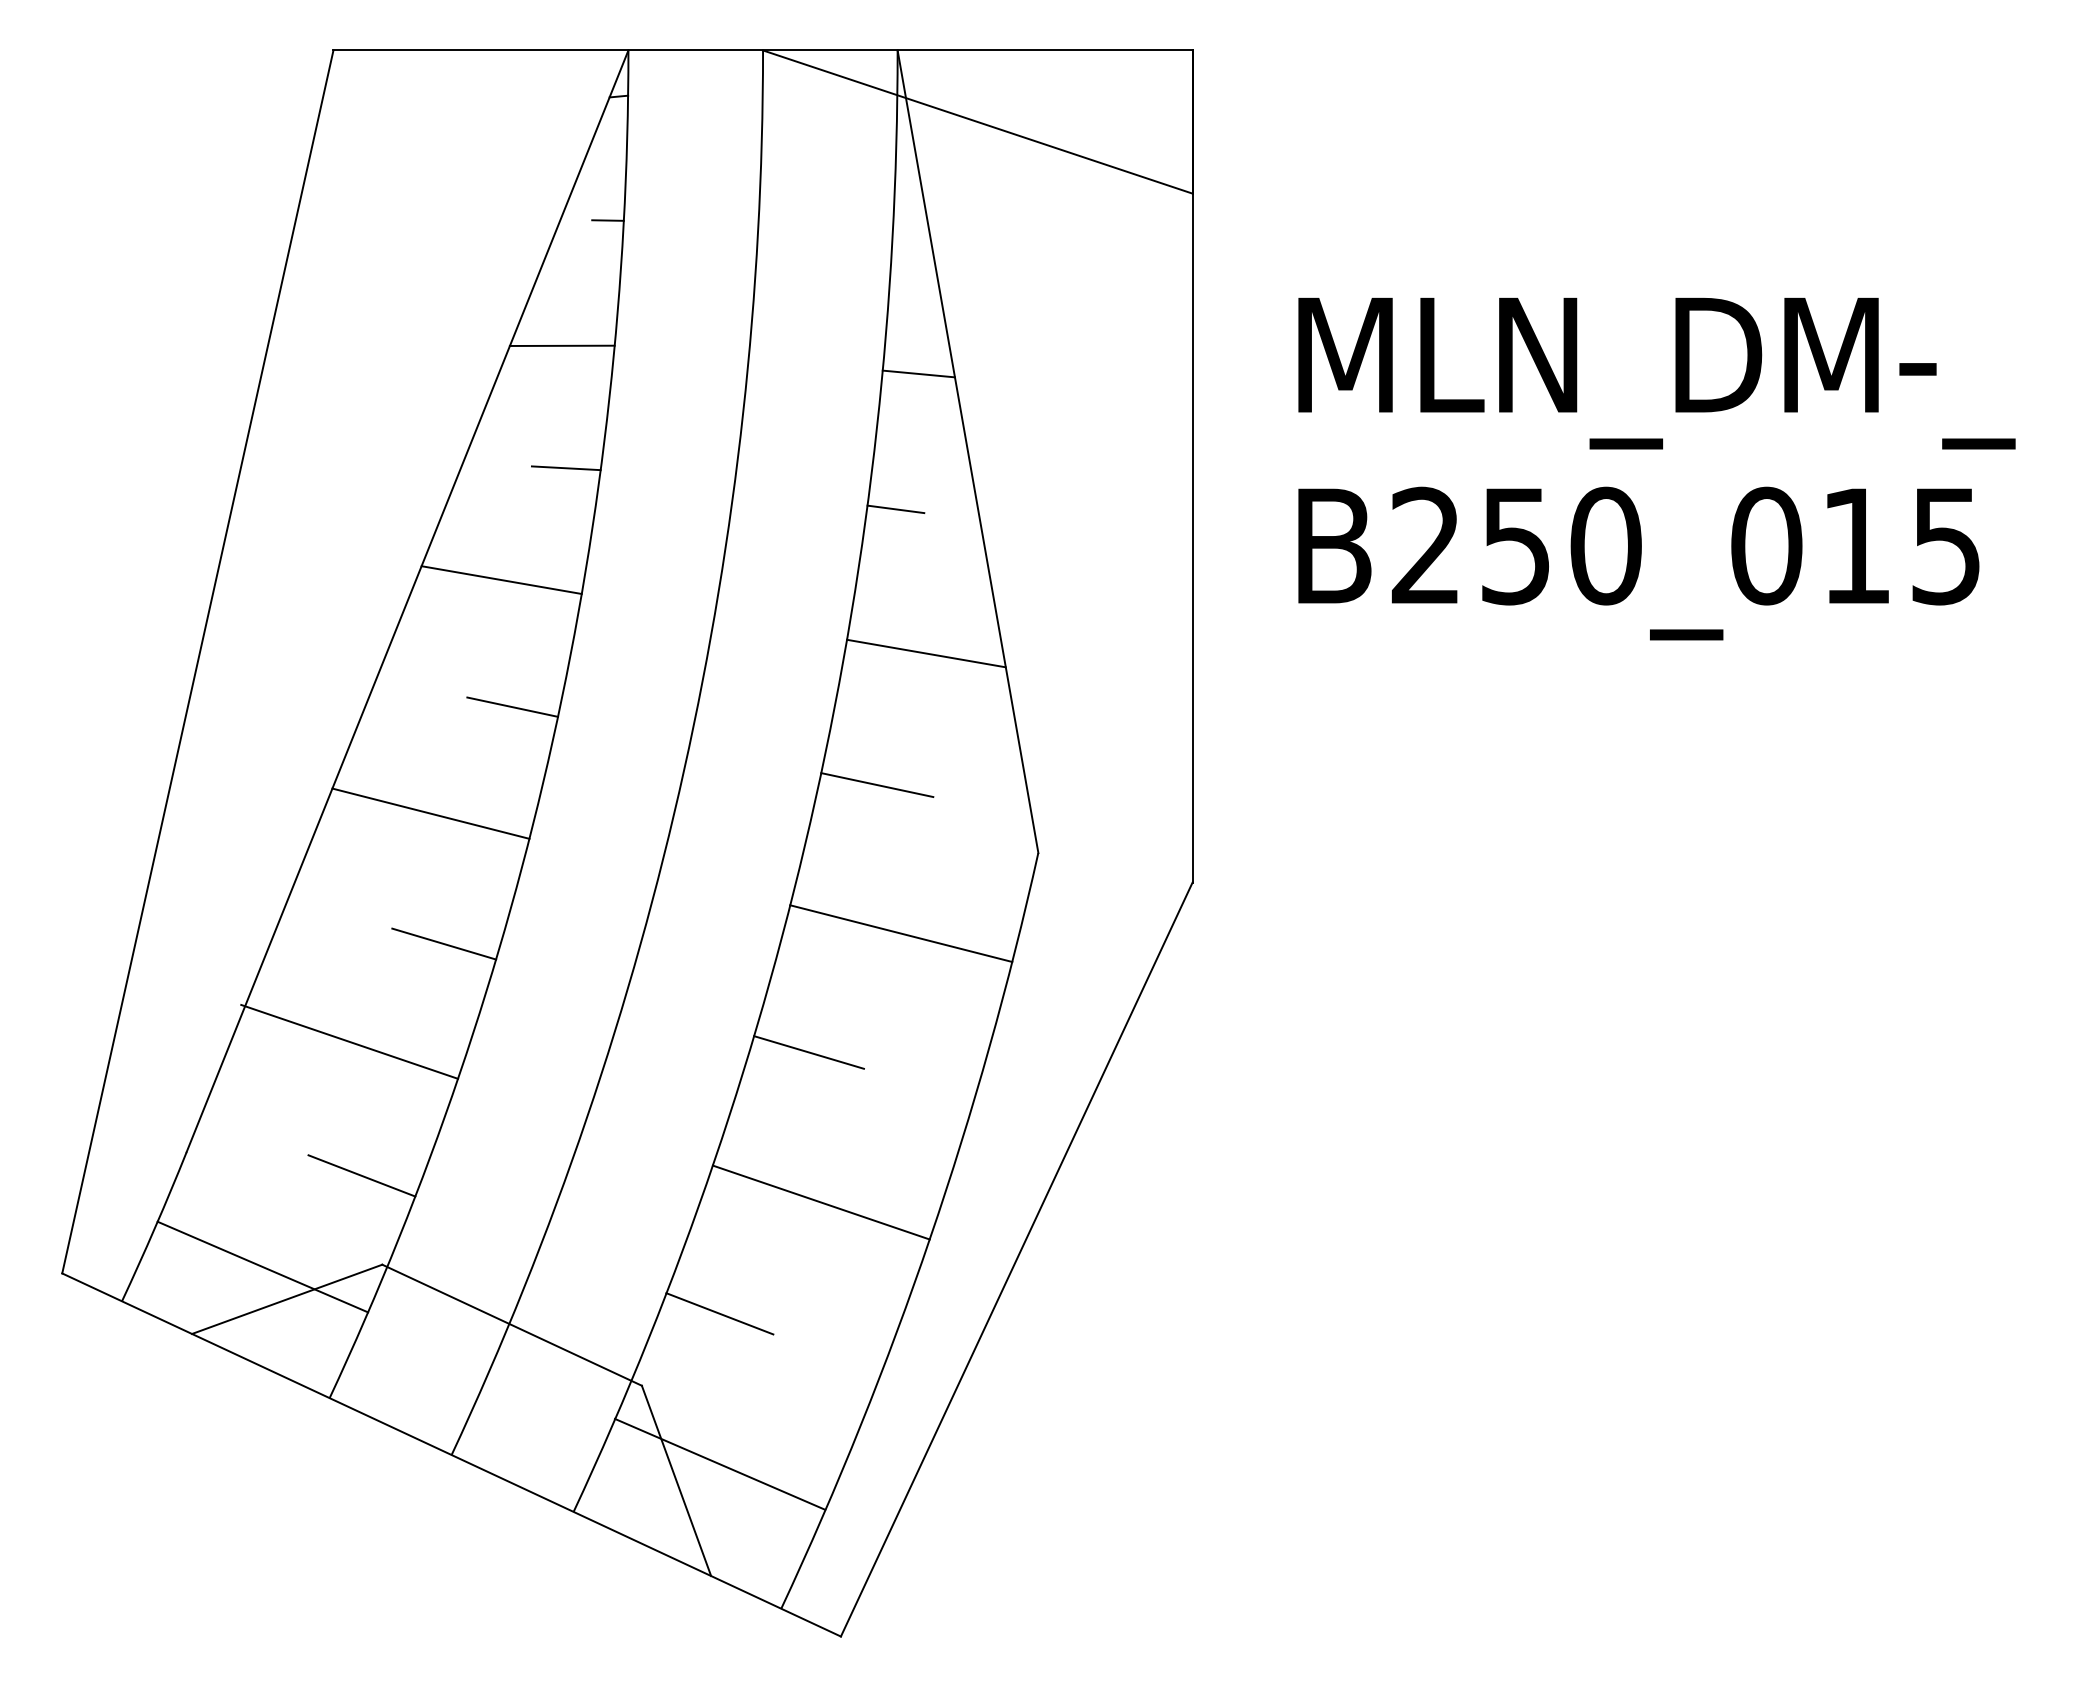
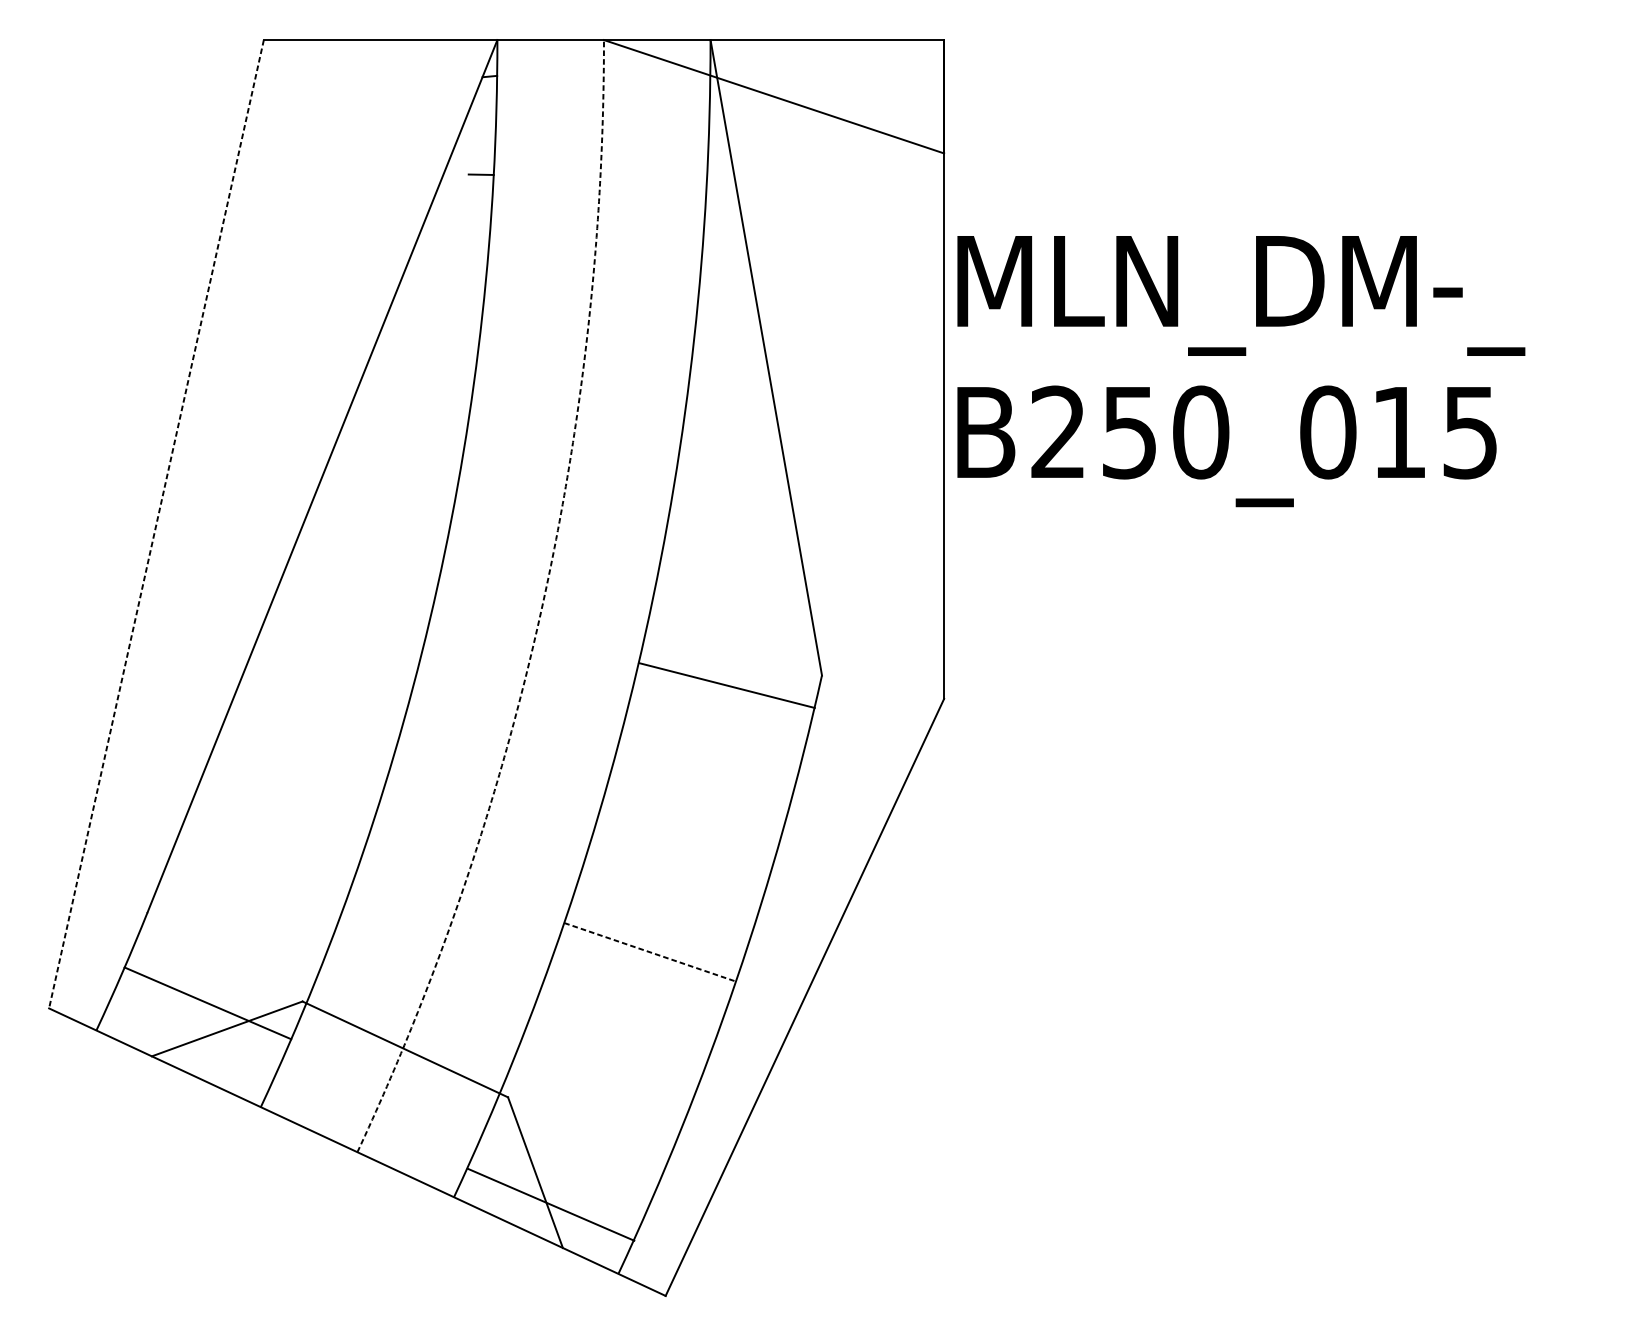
line: (561, 345) -> (444, 273), removed
line: (918, 373) -> (727, 295), removed
line: (565, 468) -> (447, 371), removed
text: (1656, 468) -> (1240, 371), moved
line: (895, 509) -> (708, 403), removed
line: (501, 580) -> (396, 459), removed
line: (926, 653) -> (733, 517), removed
line: (197, 662) -> (156, 524), solid -> dashed
line: (512, 706) -> (405, 559), removed
arc: (684, 769) -> (541, 609), solid -> dashed
line: (877, 785) -> (694, 622), removed
line: (430, 813) -> (340, 644), removed
line: (901, 933) -> (727, 685), moved
line: (444, 943) -> (351, 747), removed
line: (349, 1041) -> (276, 824), removed
line: (808, 1052) -> (639, 833), removed
line: (361, 1175) -> (286, 930), removed
line: (821, 1202) -> (650, 952), solid -> dashed
line: (719, 1313) -> (569, 1040), removed
line: (719, 1463) -> (550, 1204), moved

